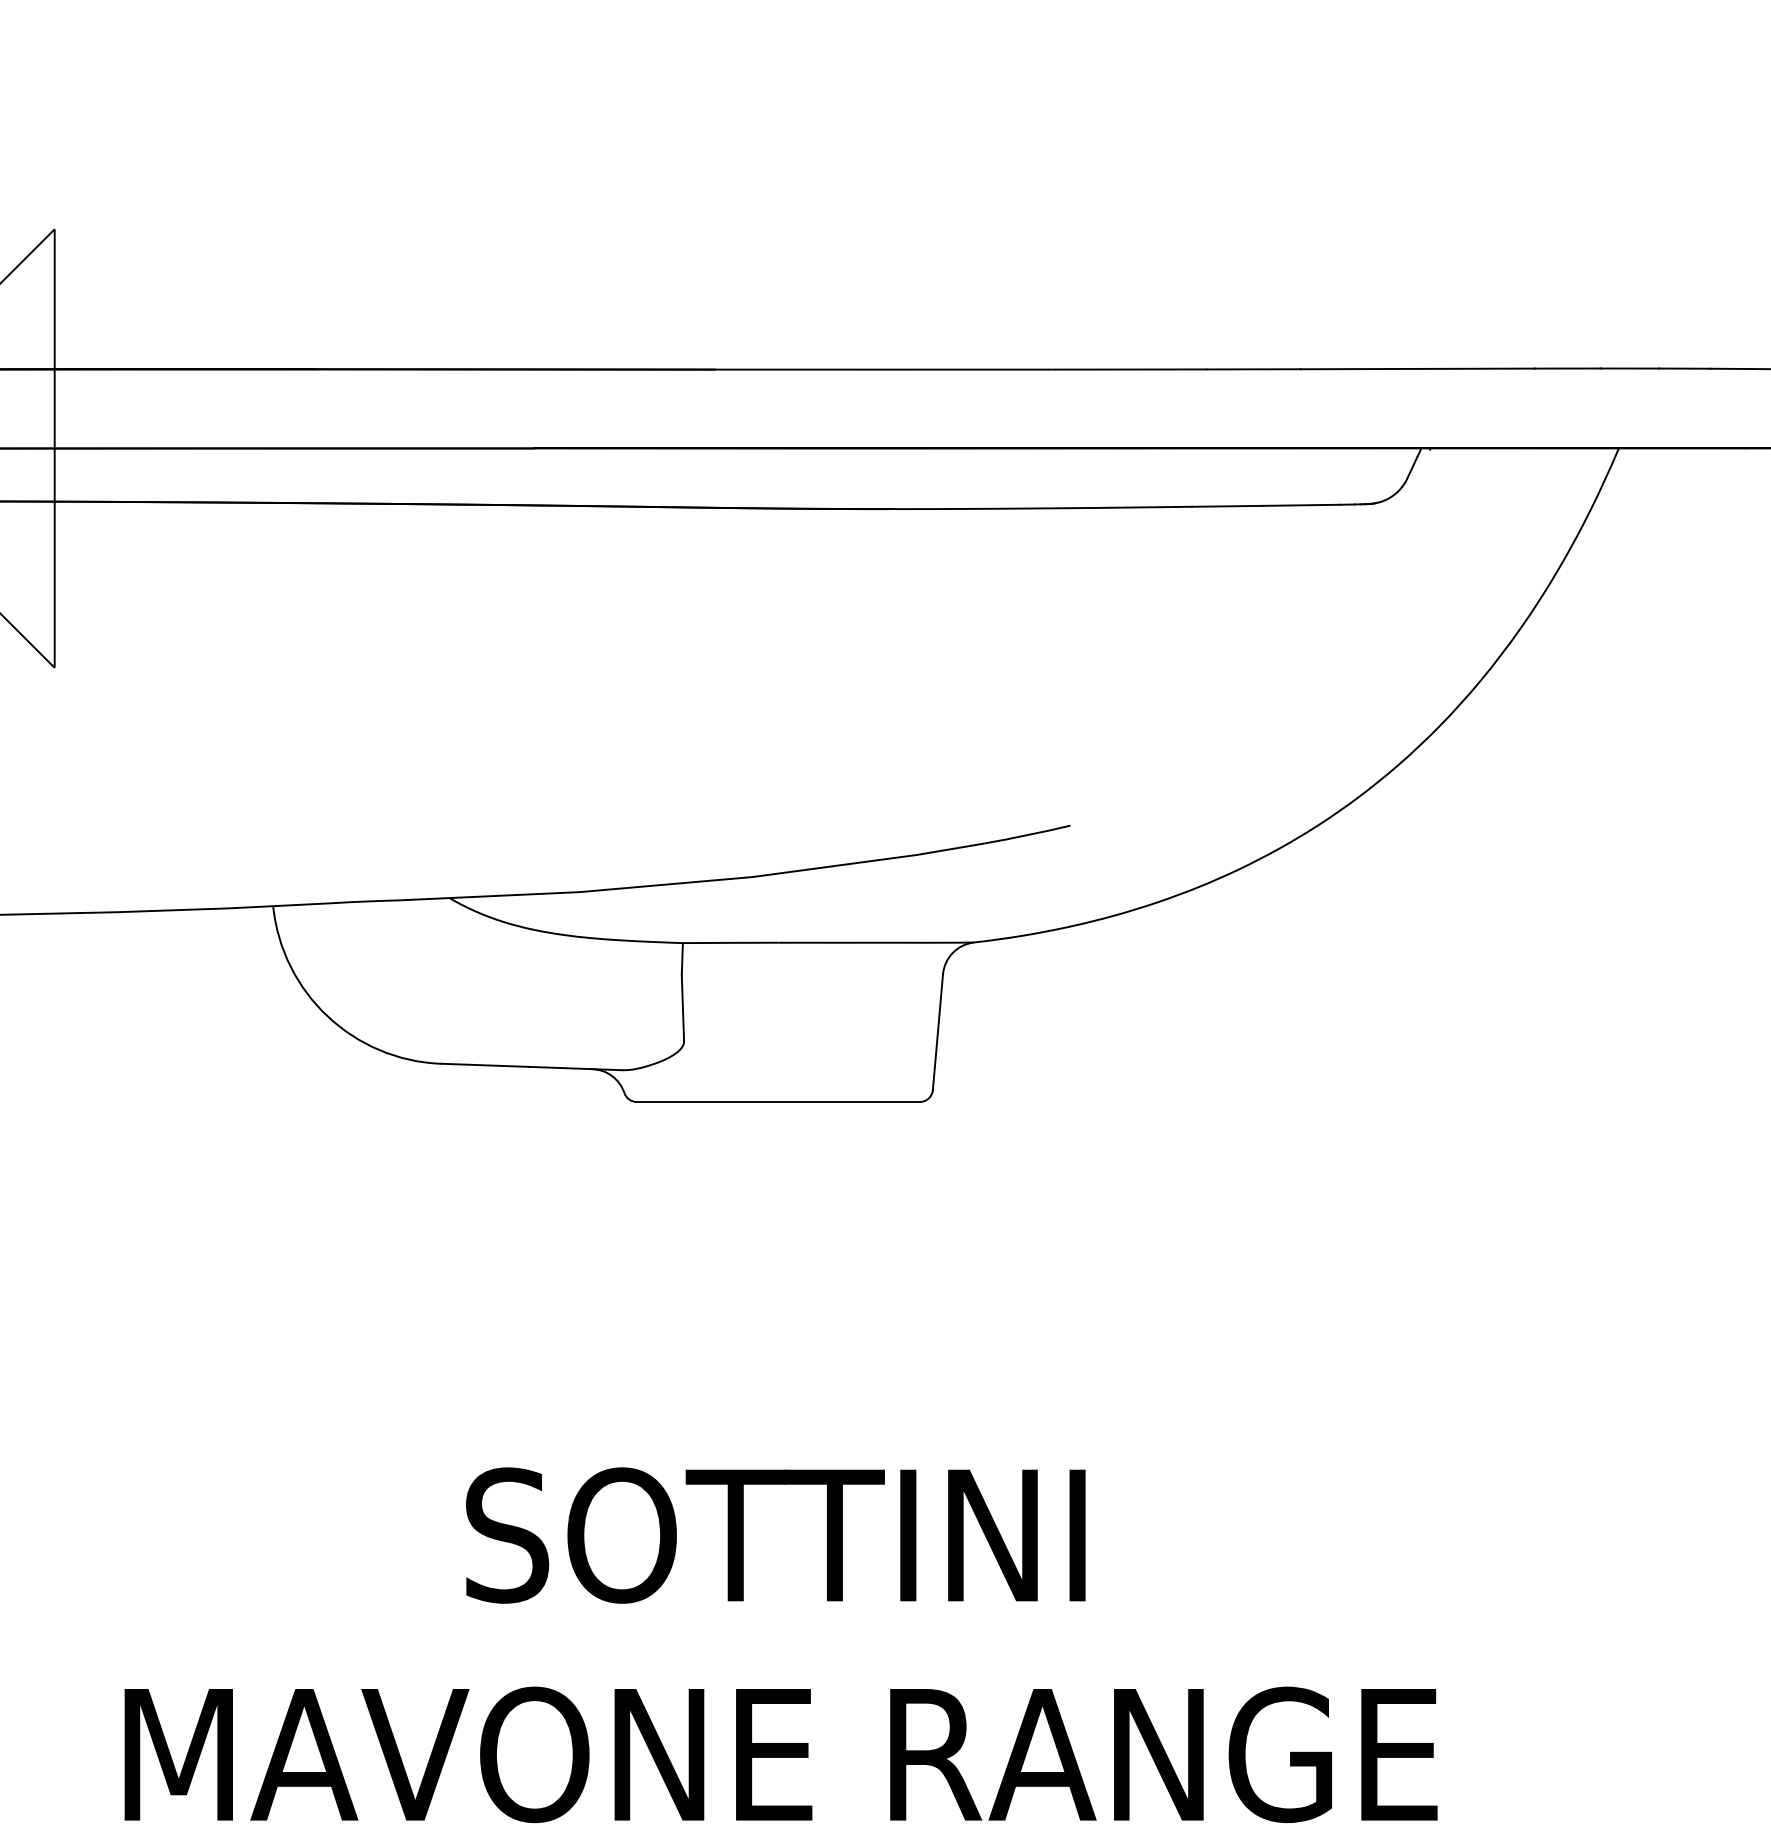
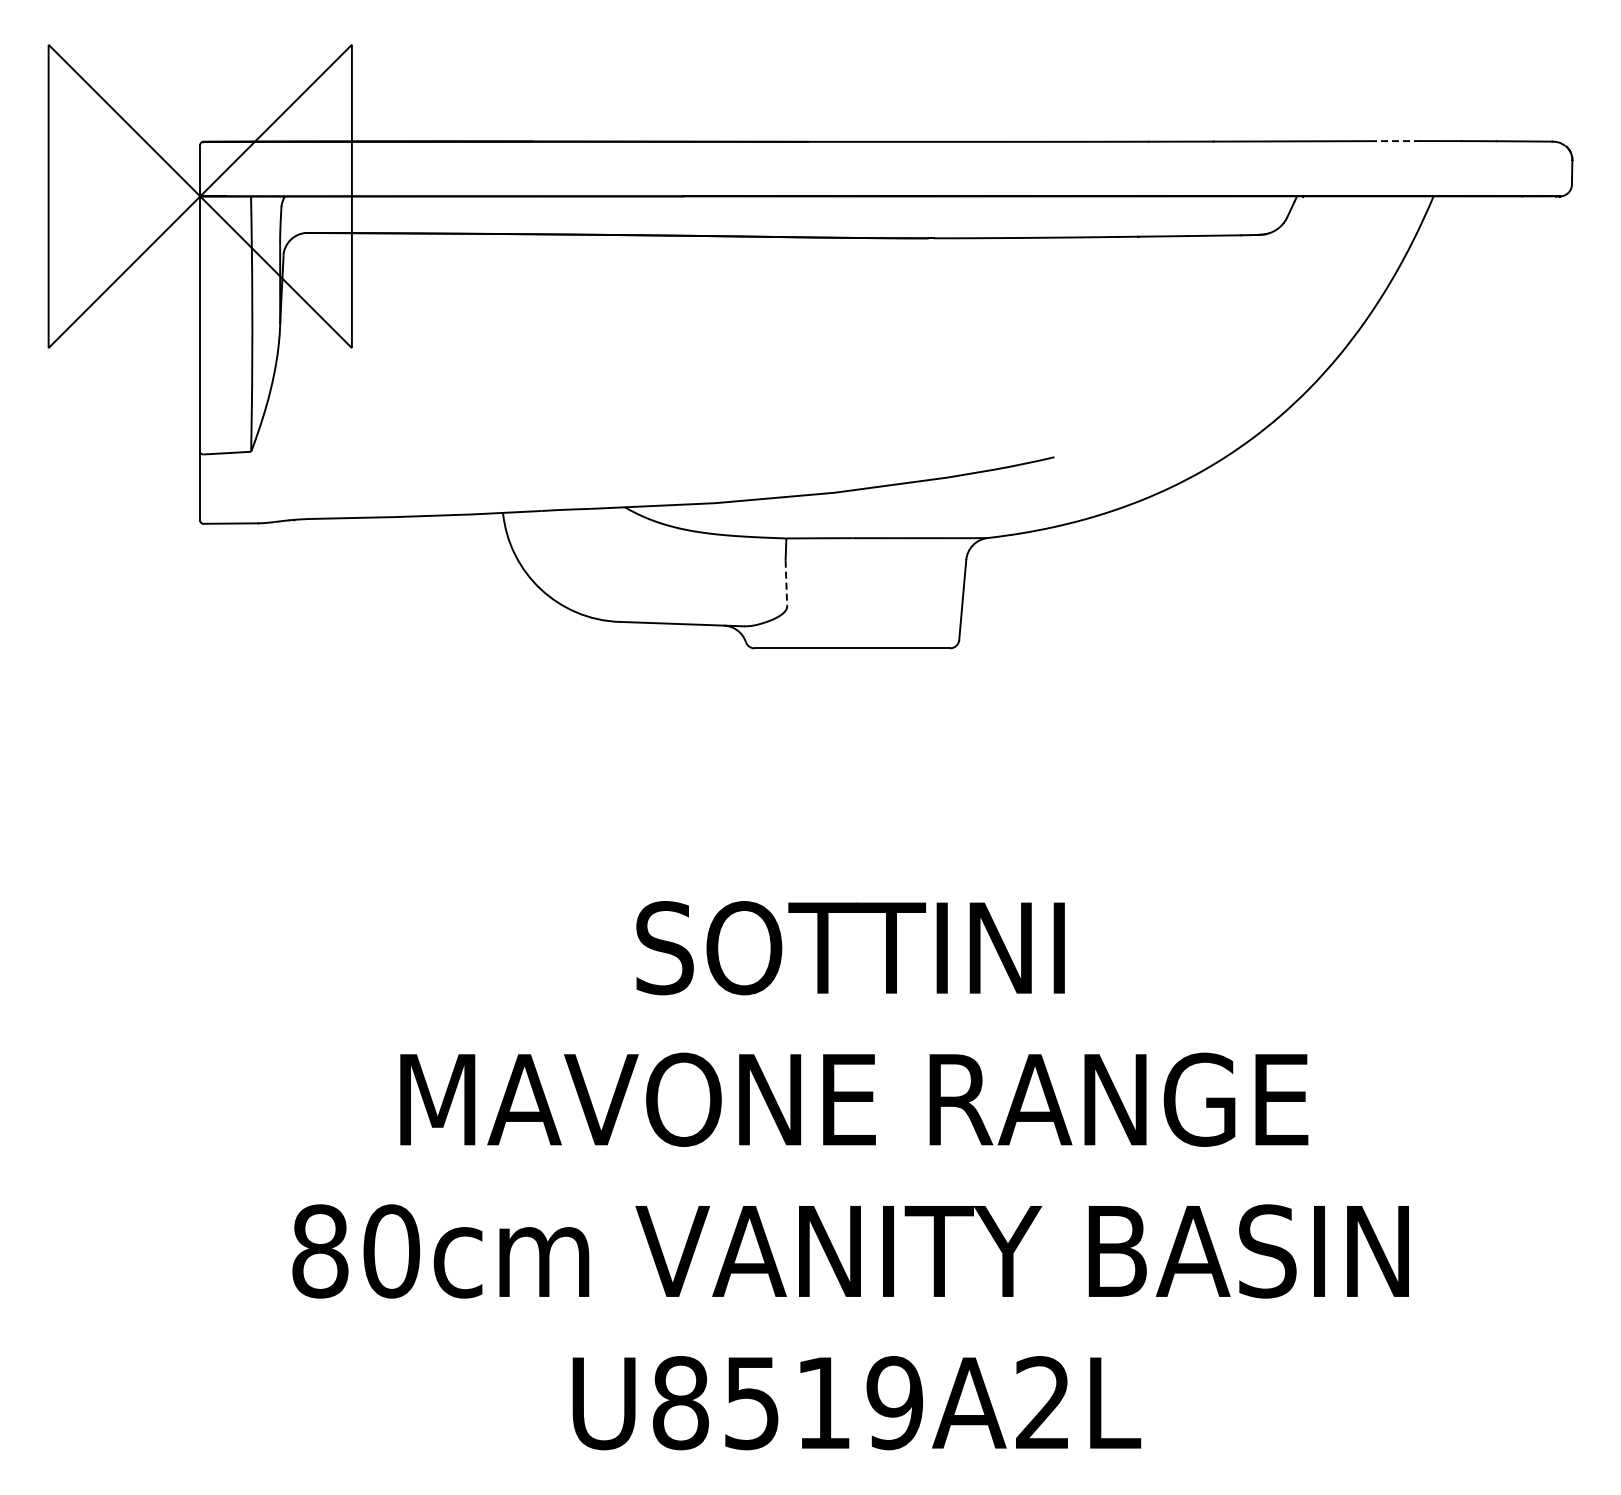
line: (1568, 369) -> (1398, 141), solid -> dashed
line: (683, 1008) -> (786, 583), solid -> dashed

